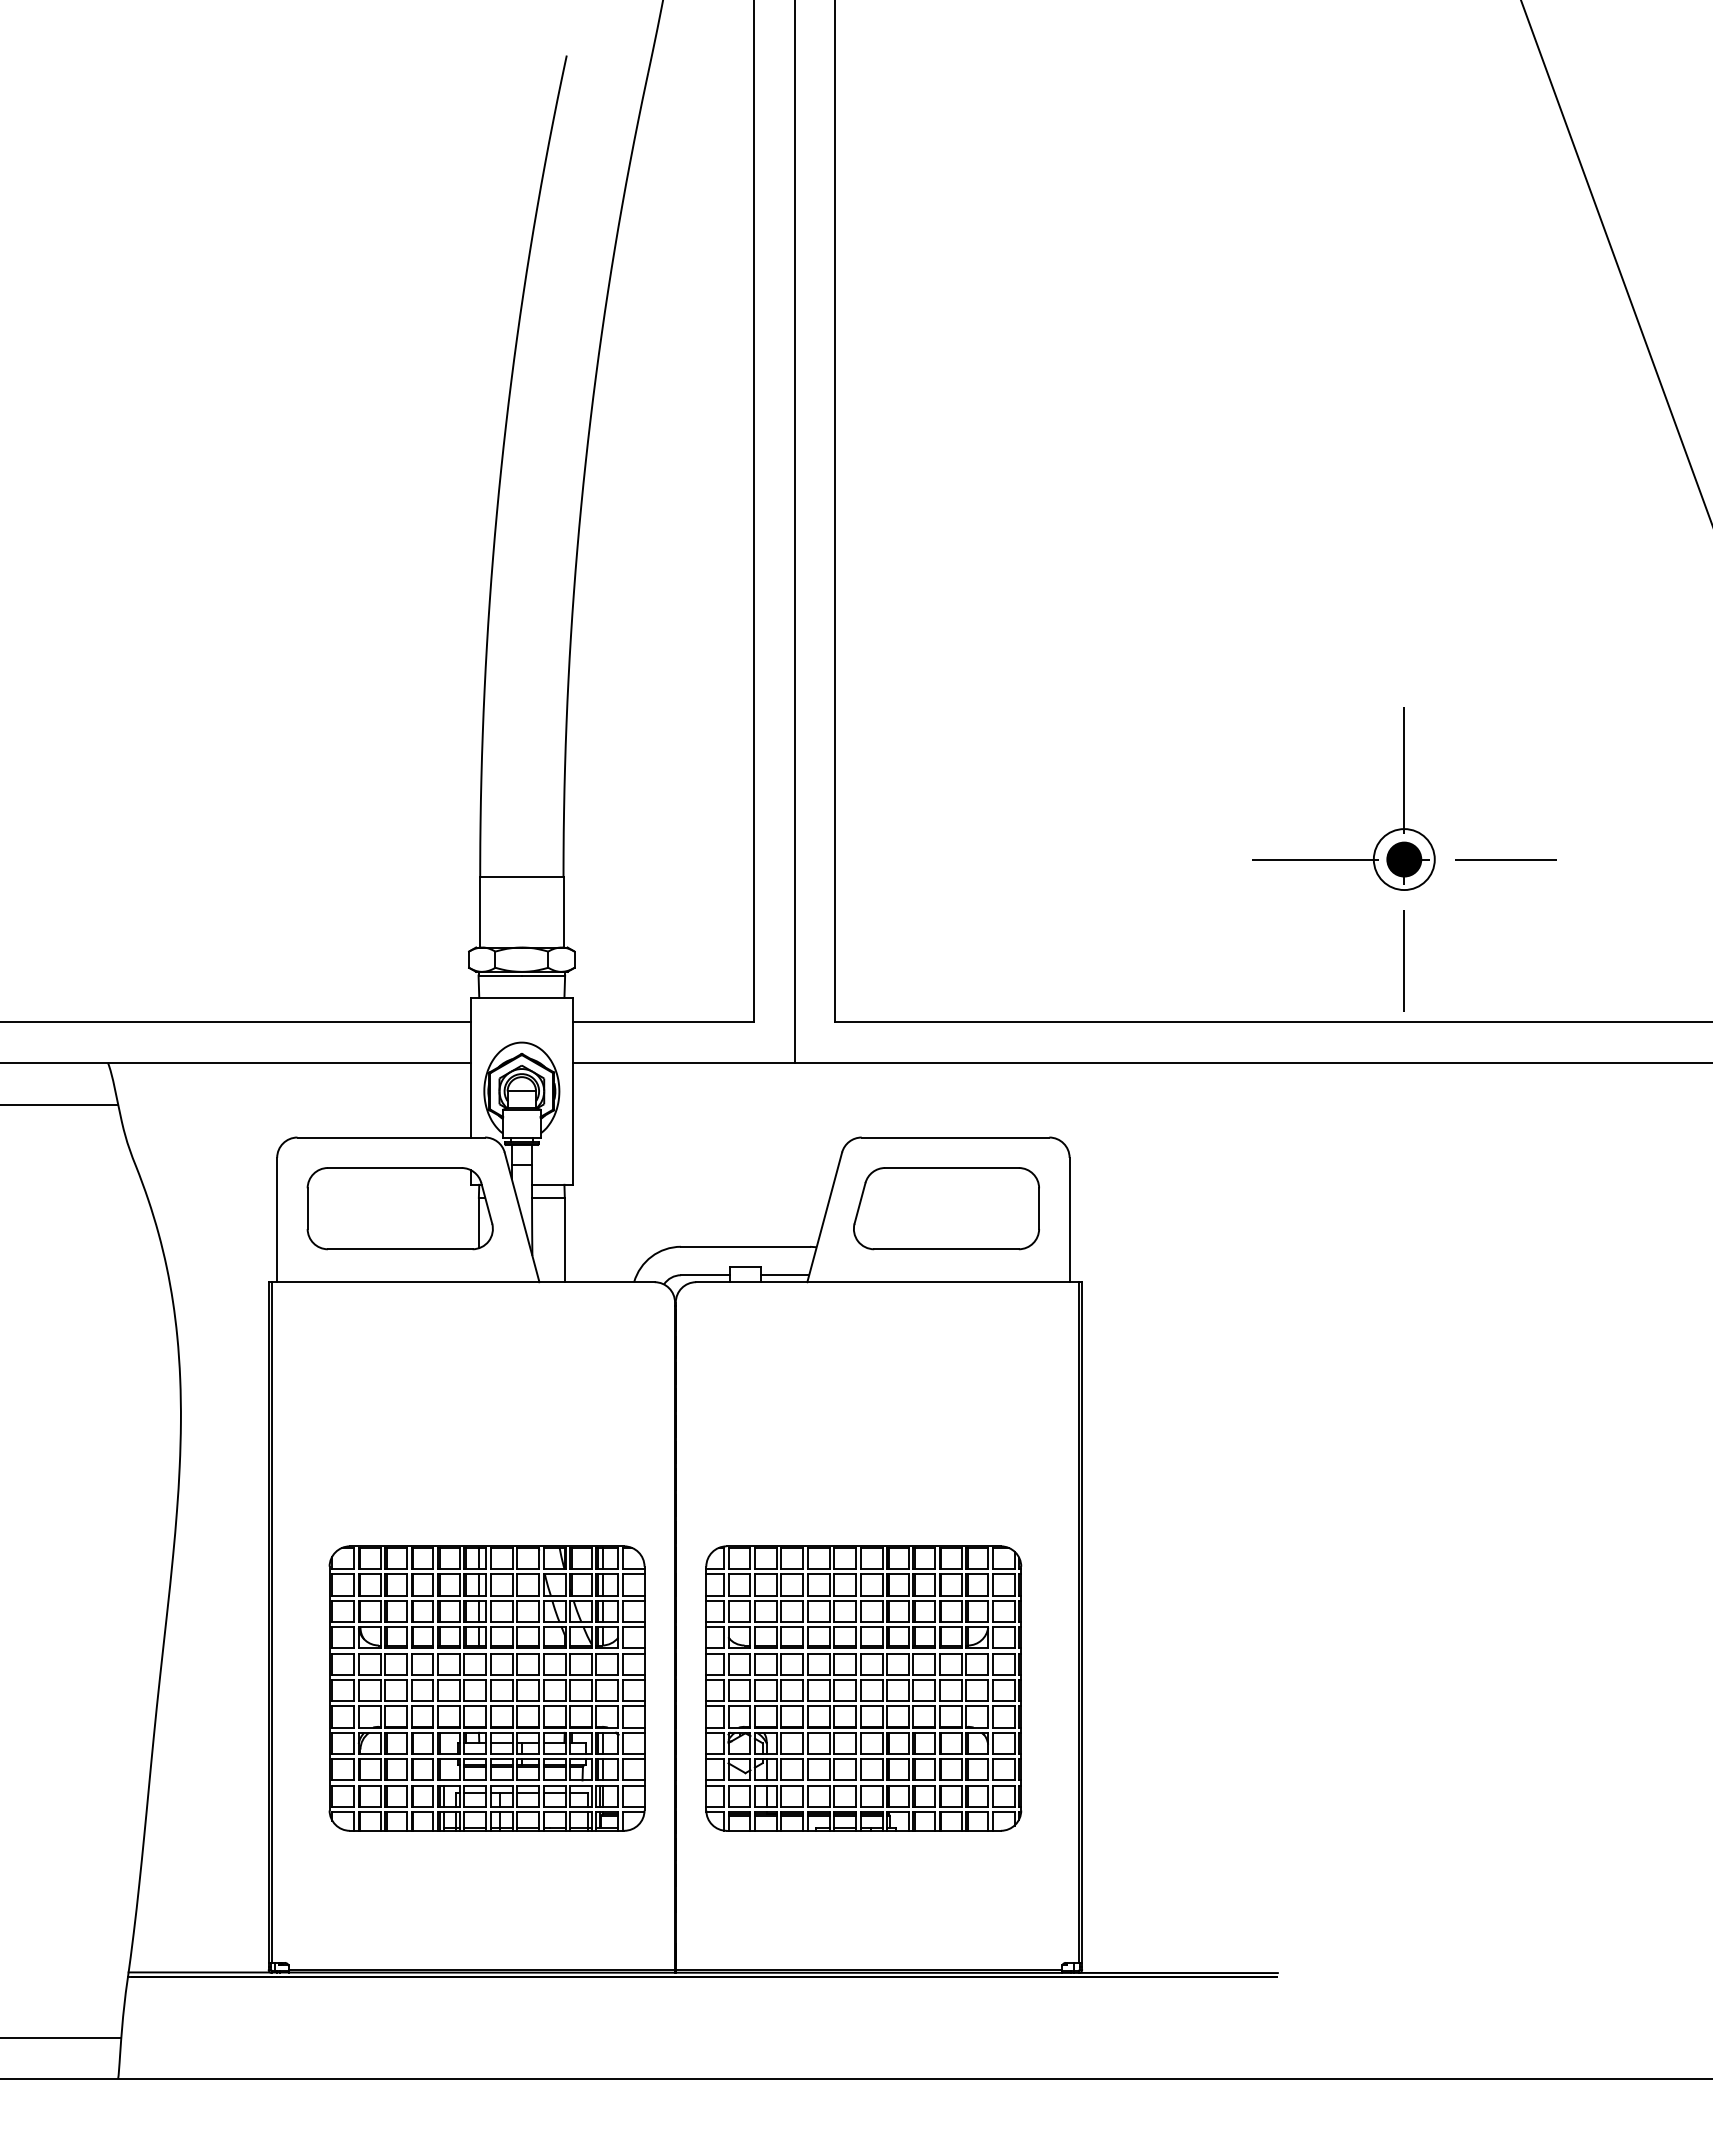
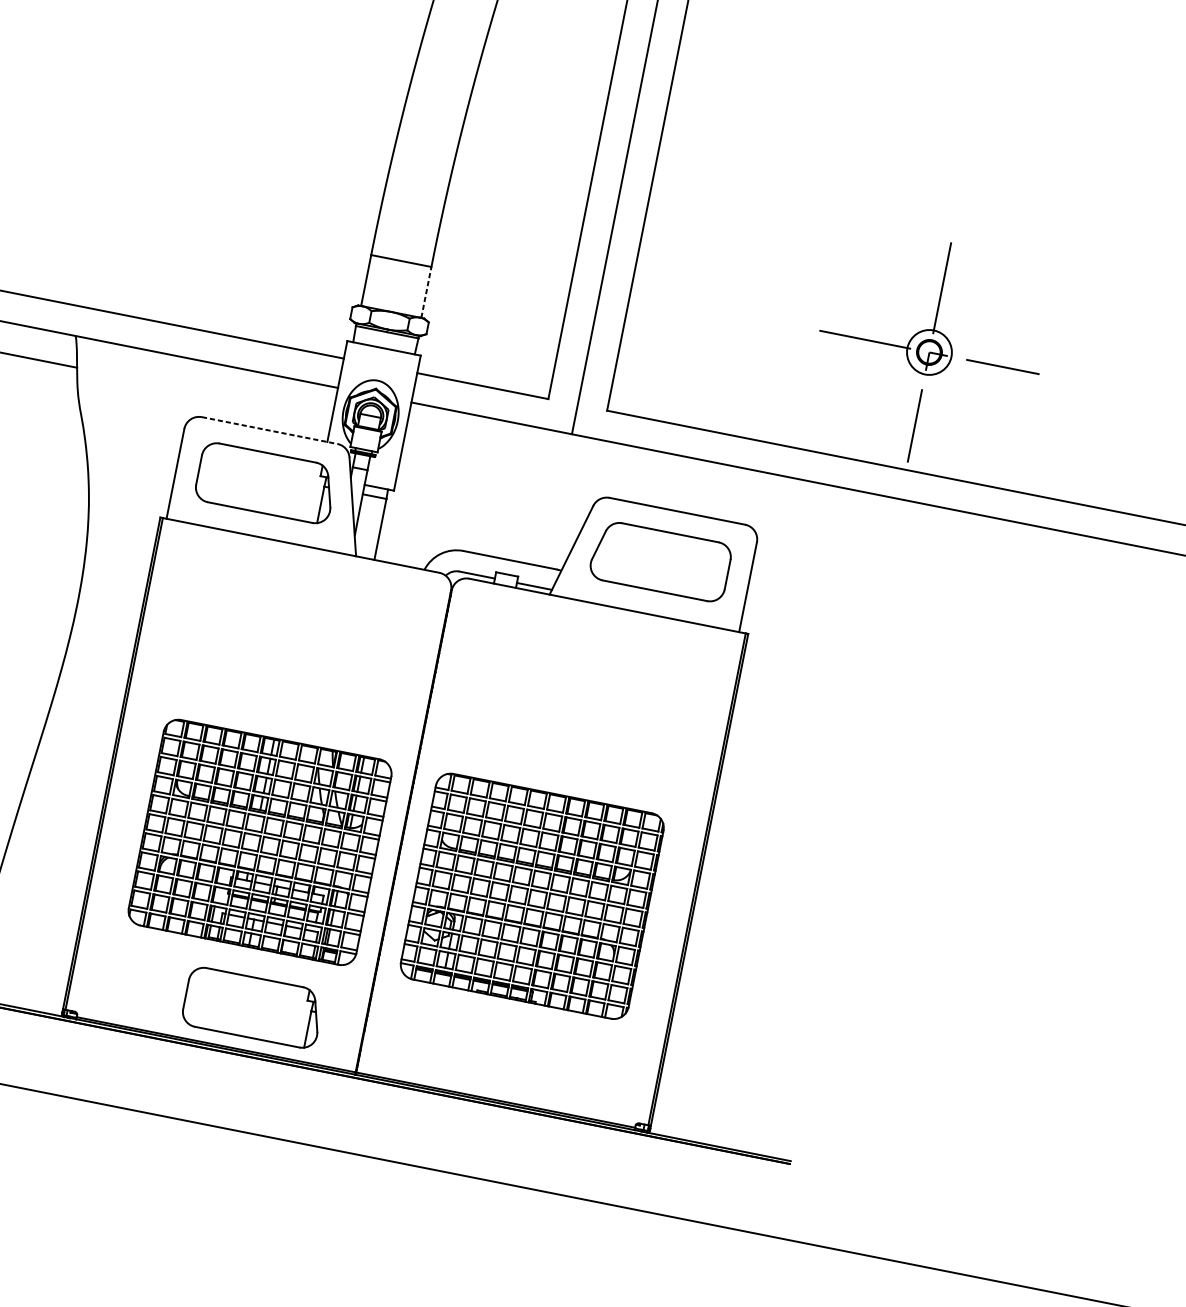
part: (1404, 859) -> (929, 352), moved
line: (563, 911) -> (426, 291), solid -> dashed
line: (391, 1137) -> (269, 430), solid -> dashed
part: (520, 1910) -> (252, 1007), added

